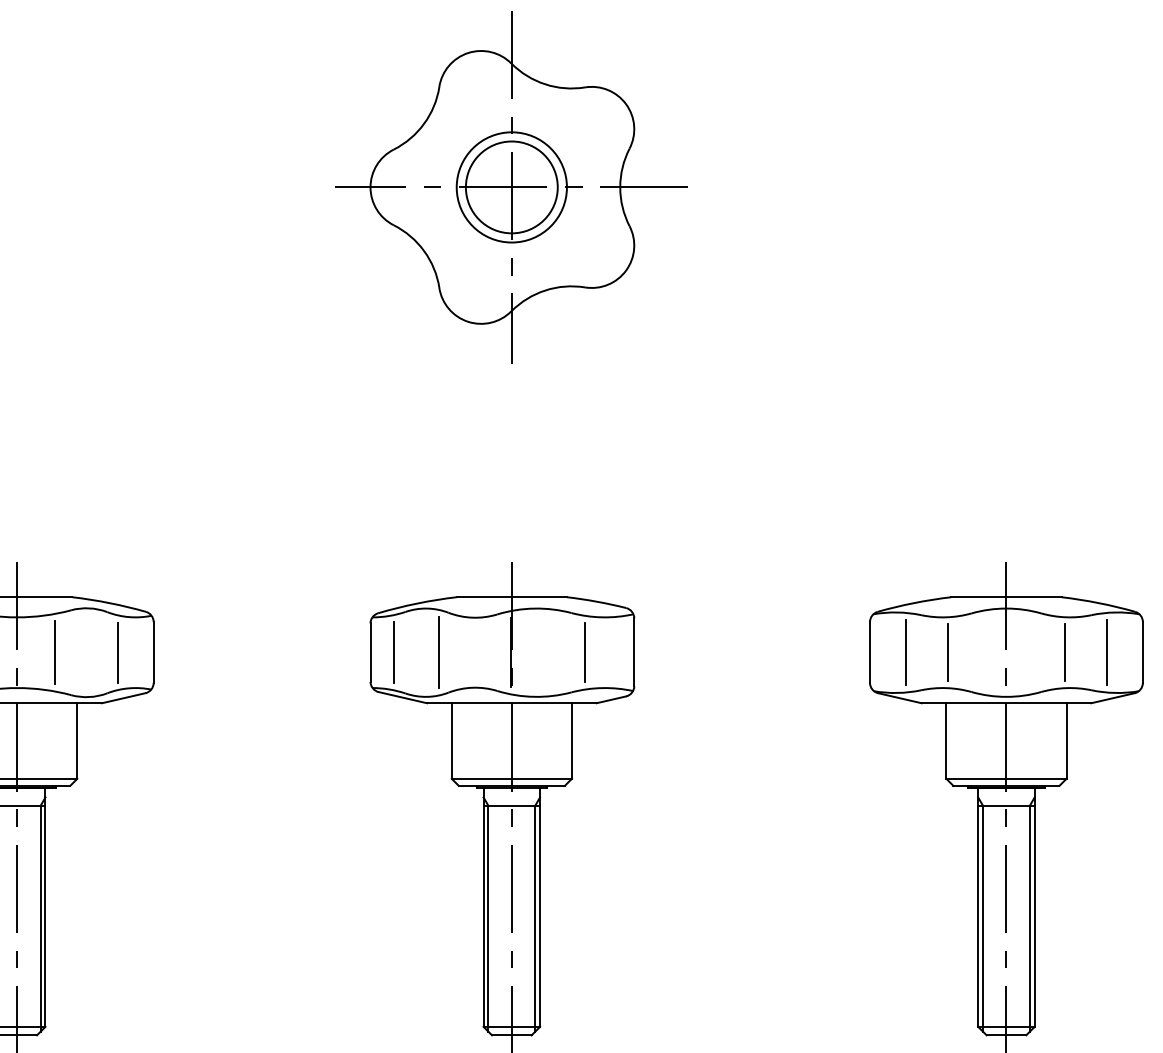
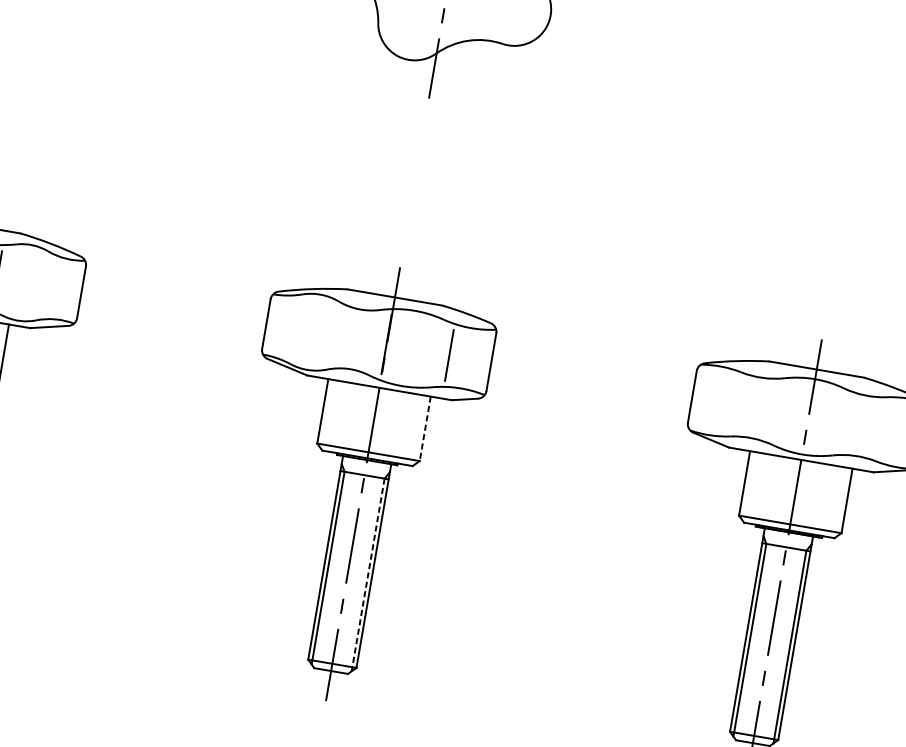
line: (117, 652) -> (50, 287), removed
line: (393, 652) -> (286, 327), removed
line: (439, 652) -> (325, 334), removed
line: (905, 652) -> (722, 401), removed
line: (948, 652) -> (759, 408), removed
line: (1064, 652) -> (858, 425), removed
line: (1107, 652) -> (894, 431), removed
line: (571, 741) -> (424, 429), solid -> dashed
line: (535, 918) -> (368, 574), solid -> dashed

